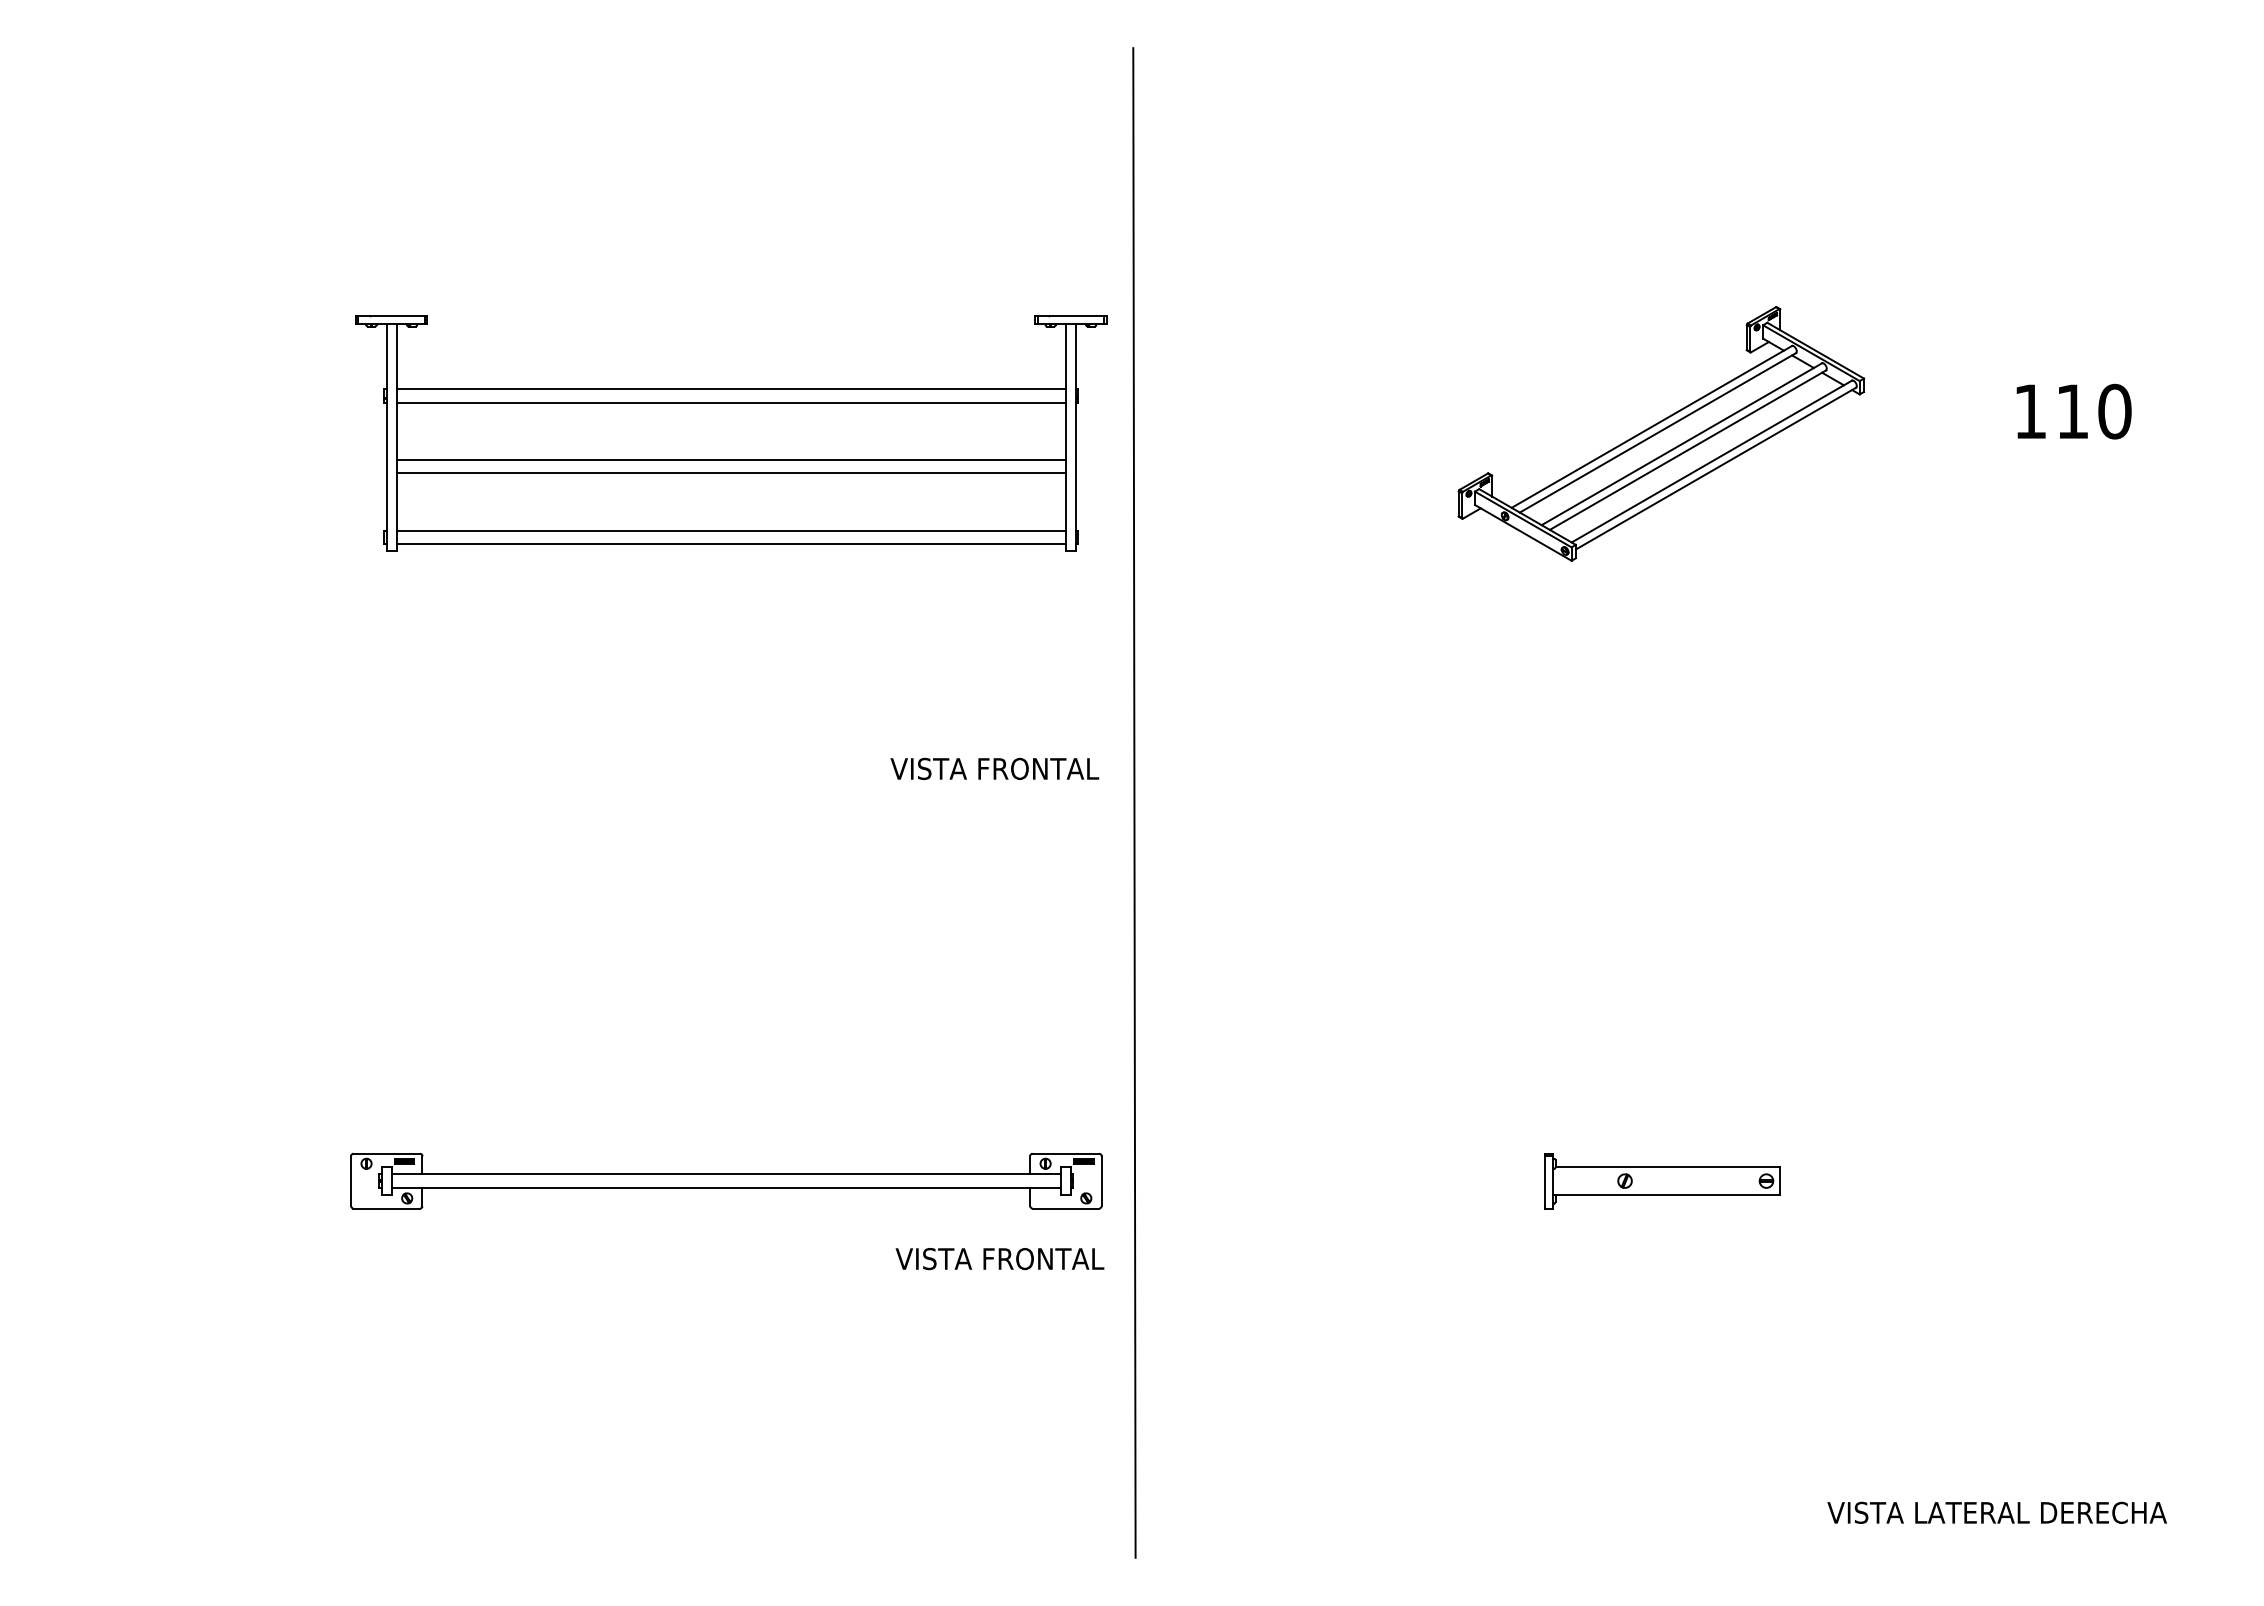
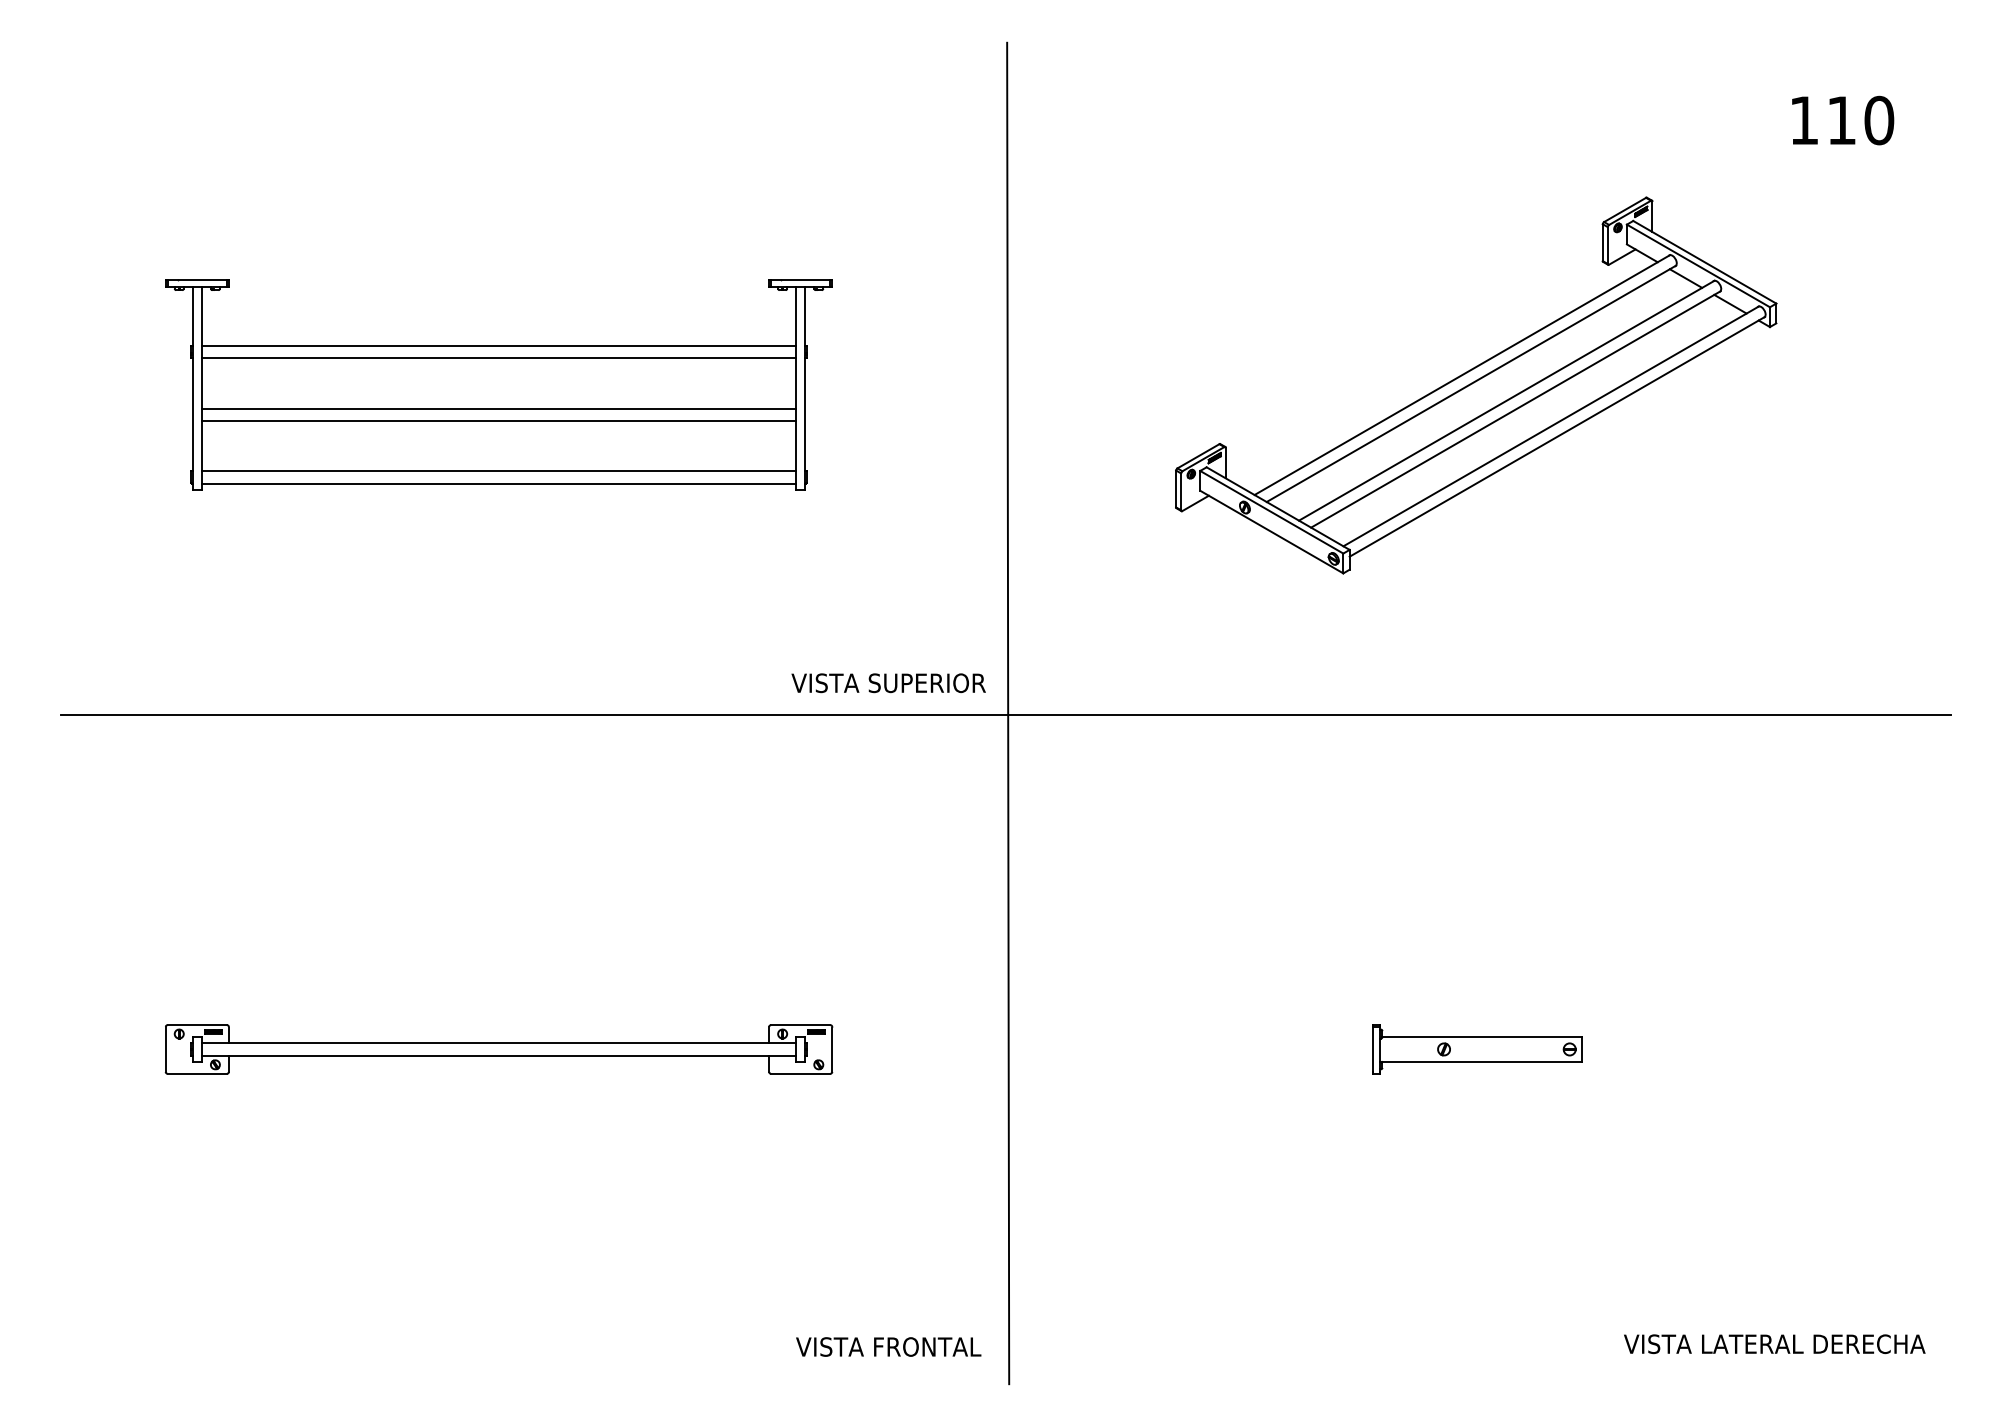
text: (2073, 411) -> (1842, 120), moved
part: (731, 433) -> (499, 385), moved
part: (1661, 433) -> (1476, 385), size x1.67
text: (1043, 768) -> (927, 682), VISTA FRONTAL -> VISTA SUPERIOR
line: (1131, 804) -> (1005, 714), added
part: (726, 1180) -> (499, 1048), moved
text: (999, 1259) -> (888, 1347), moved

